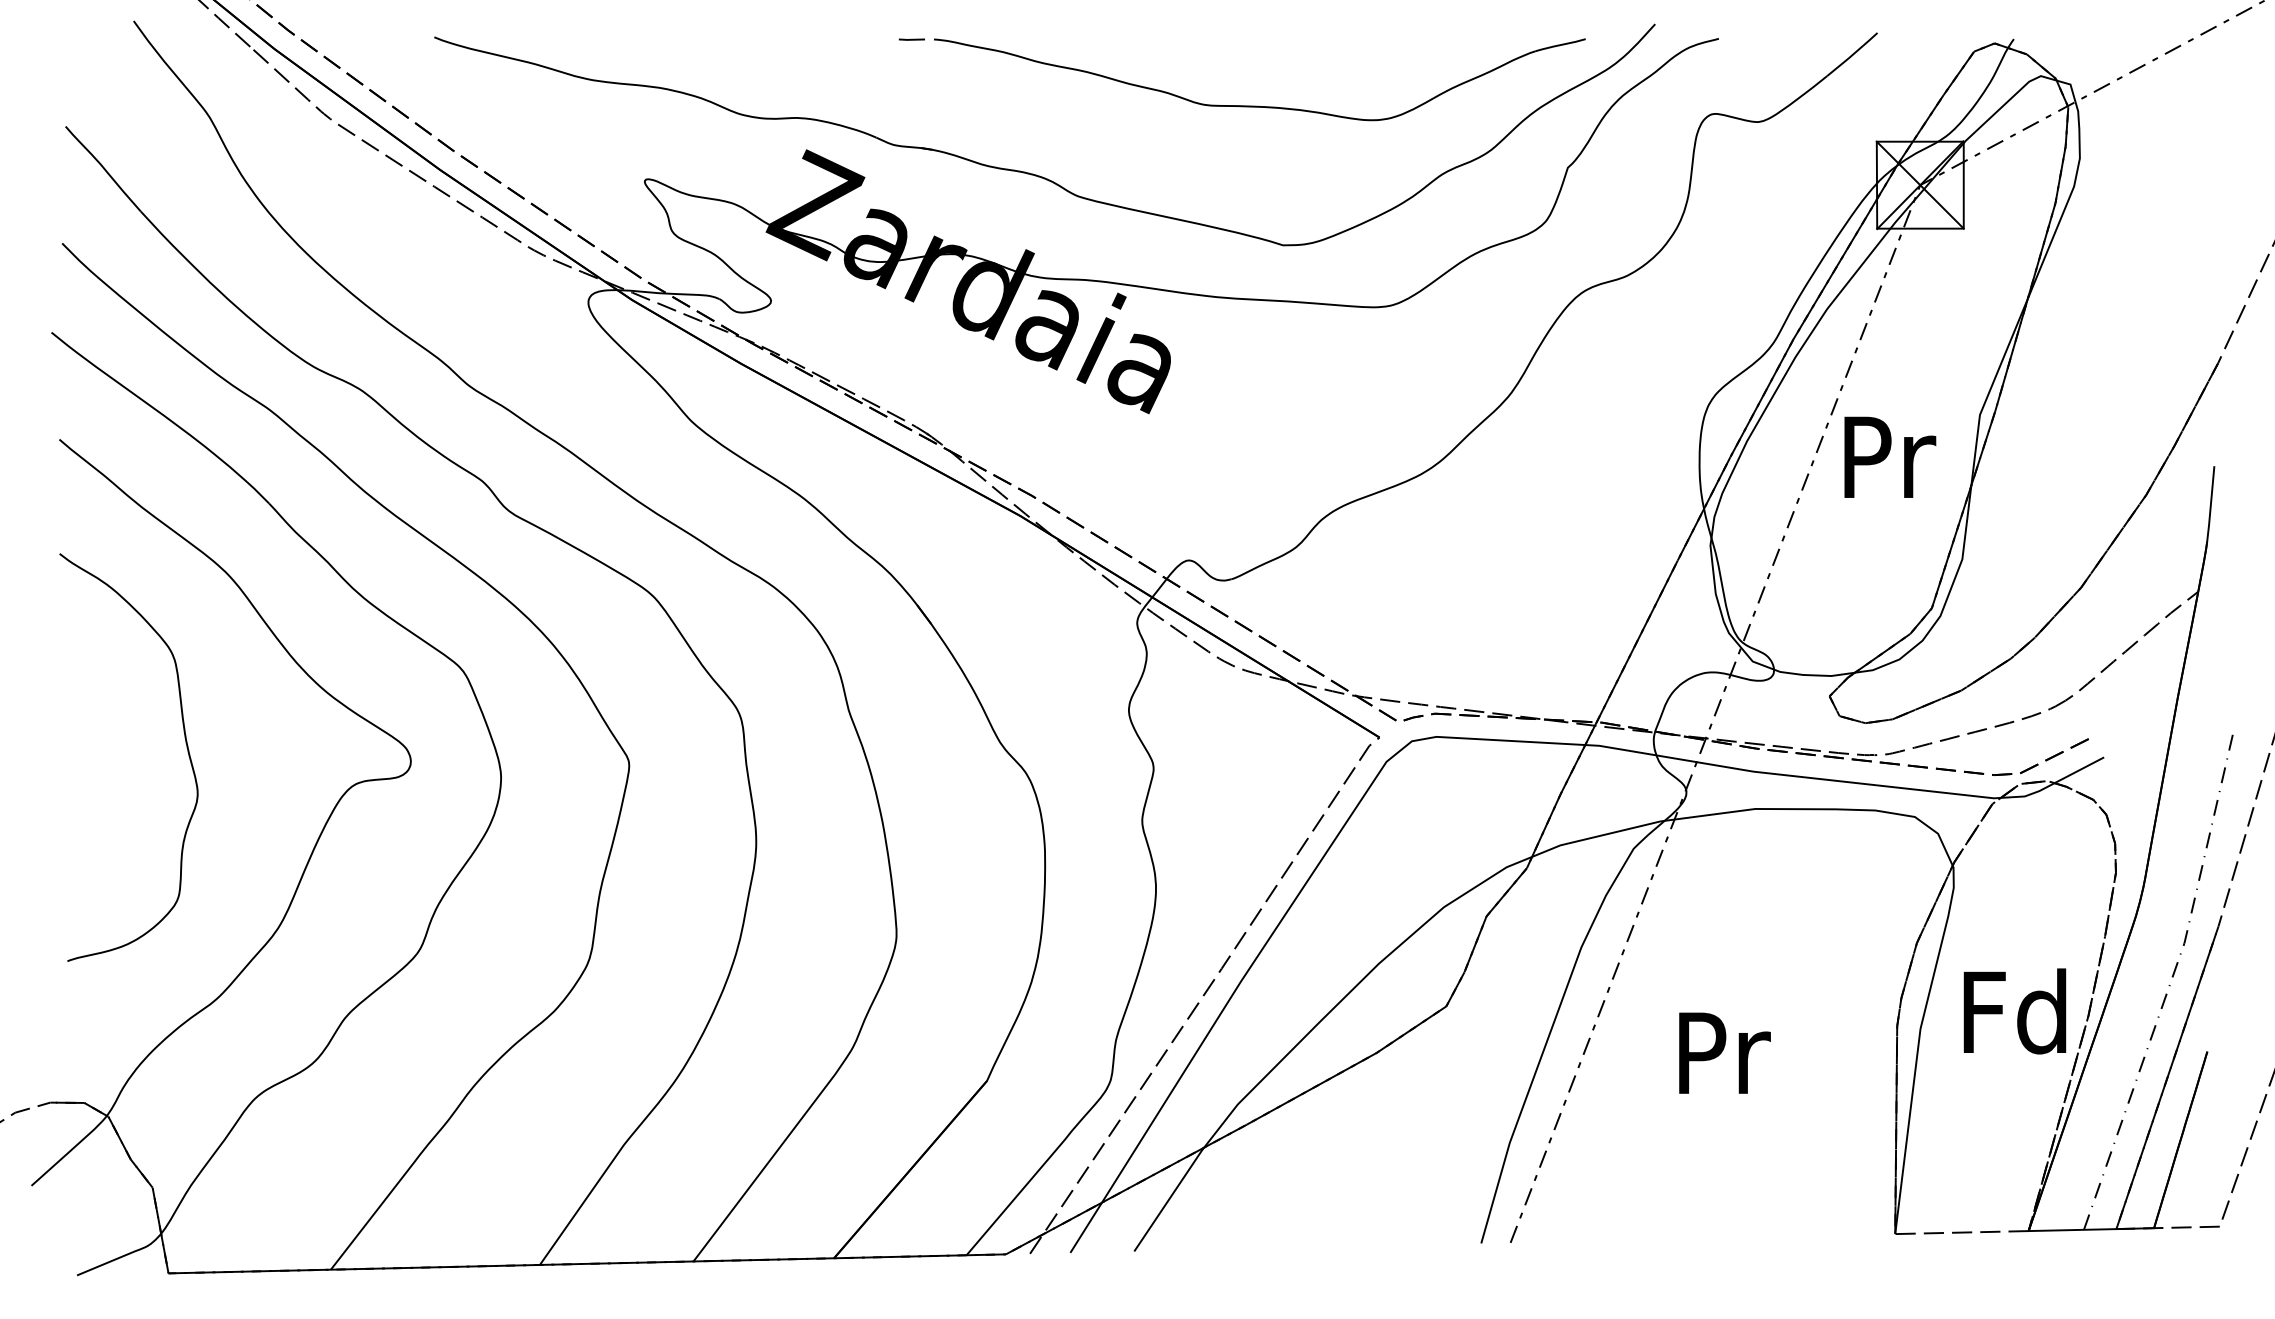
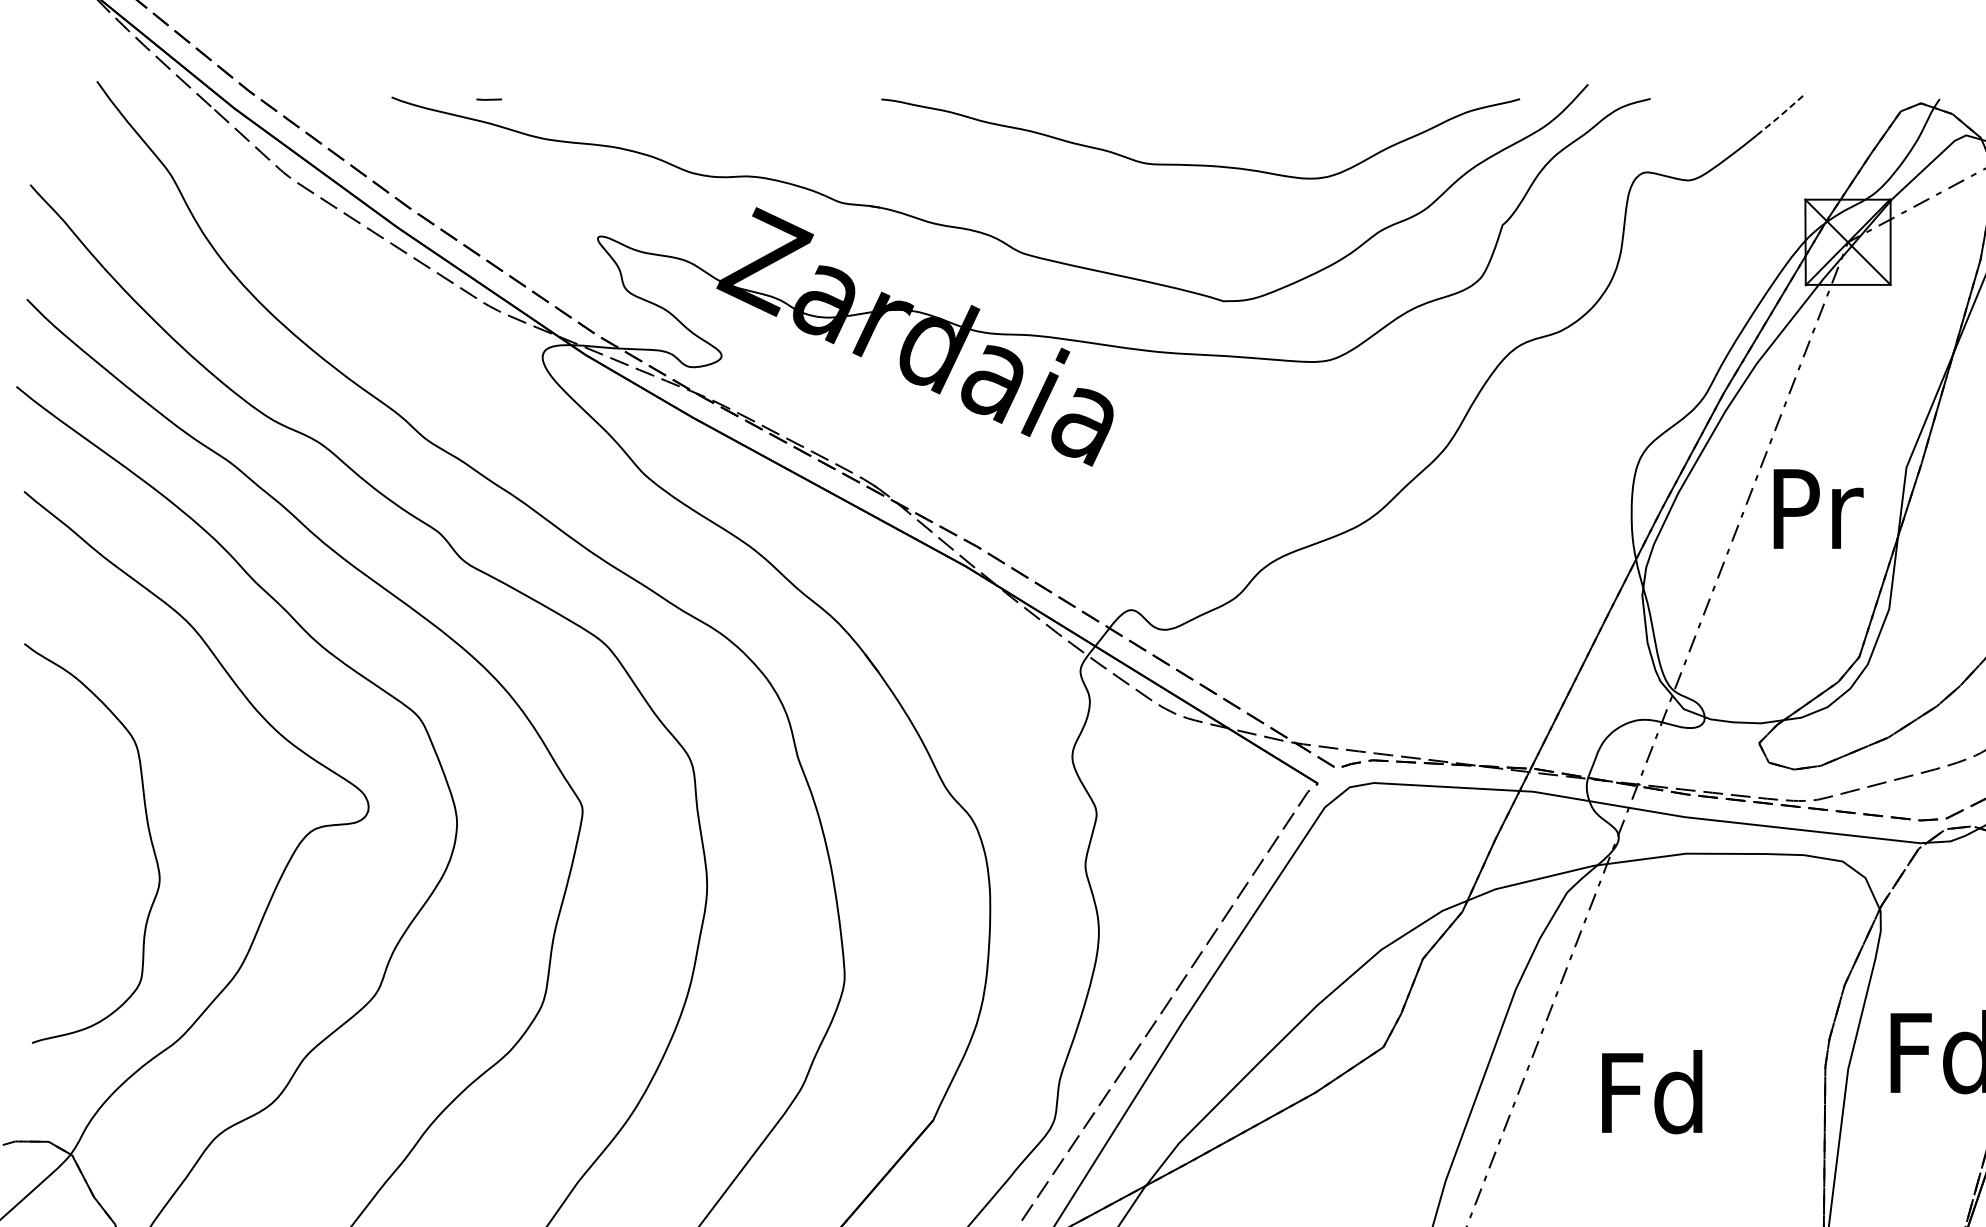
line: (911, 39) -> (488, 99), moved
line: (1853, 54) -> (1782, 114), solid -> dashed
curve: (185, 743) -> (147, 829), moved
text: (1720, 1052) -> (1652, 1092), Pr -> Fd

